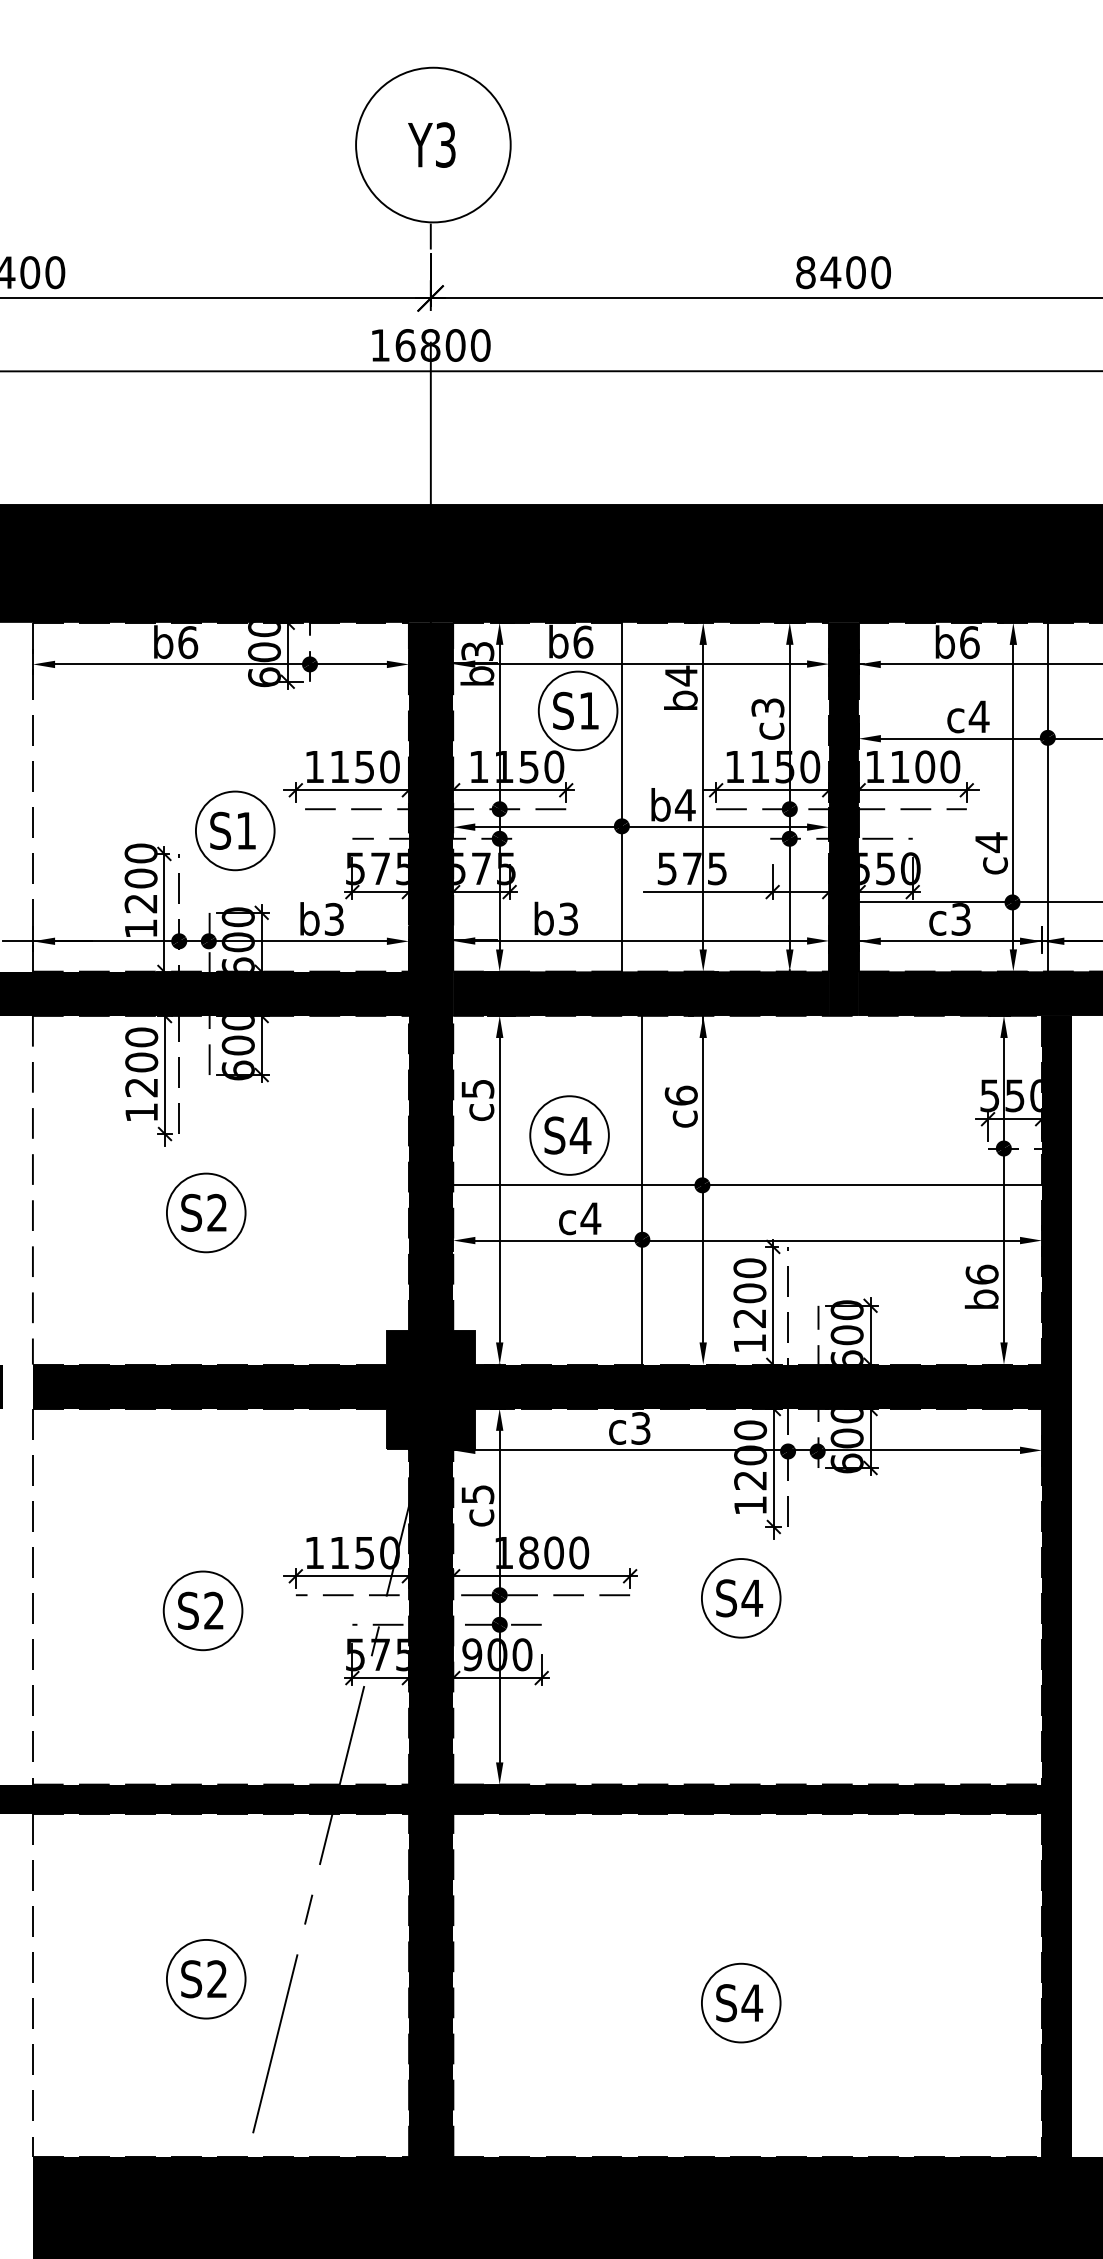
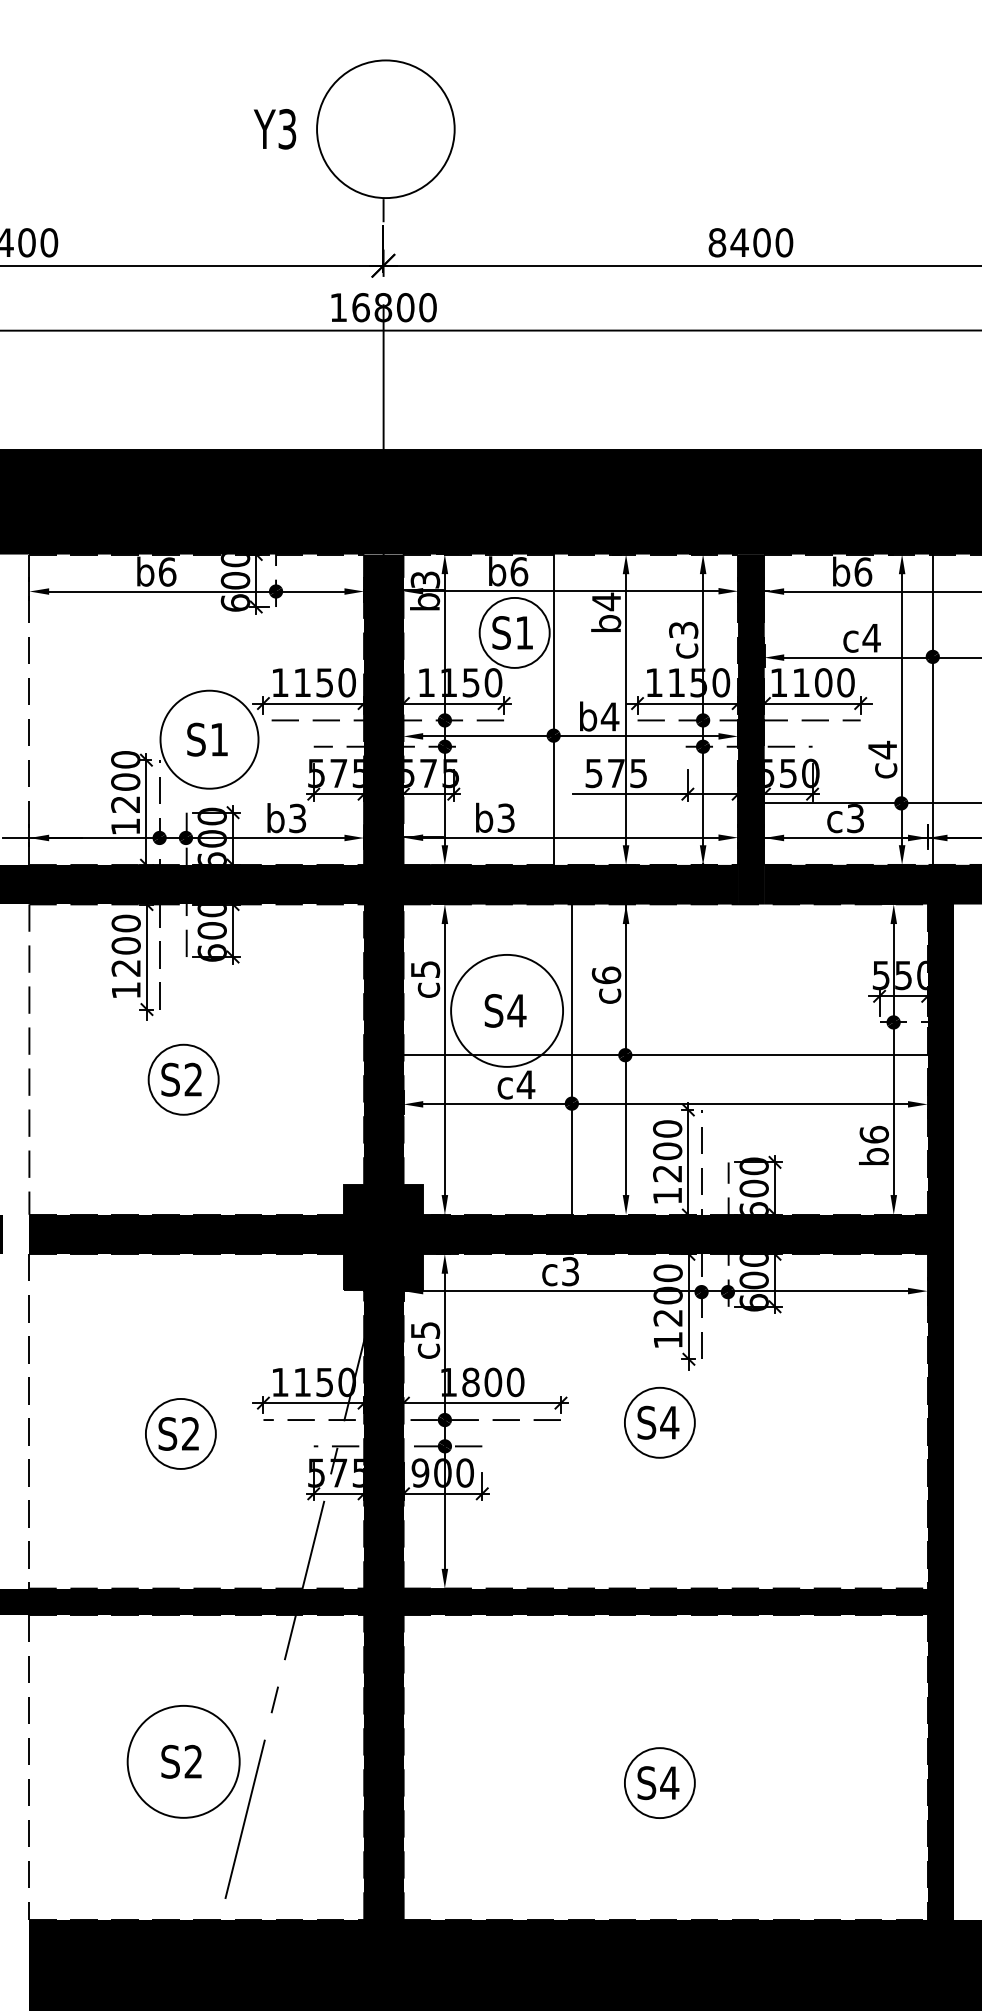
text: (431, 144) -> (274, 128), moved
circle: (234, 830) -> (208, 739), size x1.4
circle: (569, 1135) -> (507, 1010), size x1.6
circle: (205, 1978) -> (183, 1761), size x1.6

